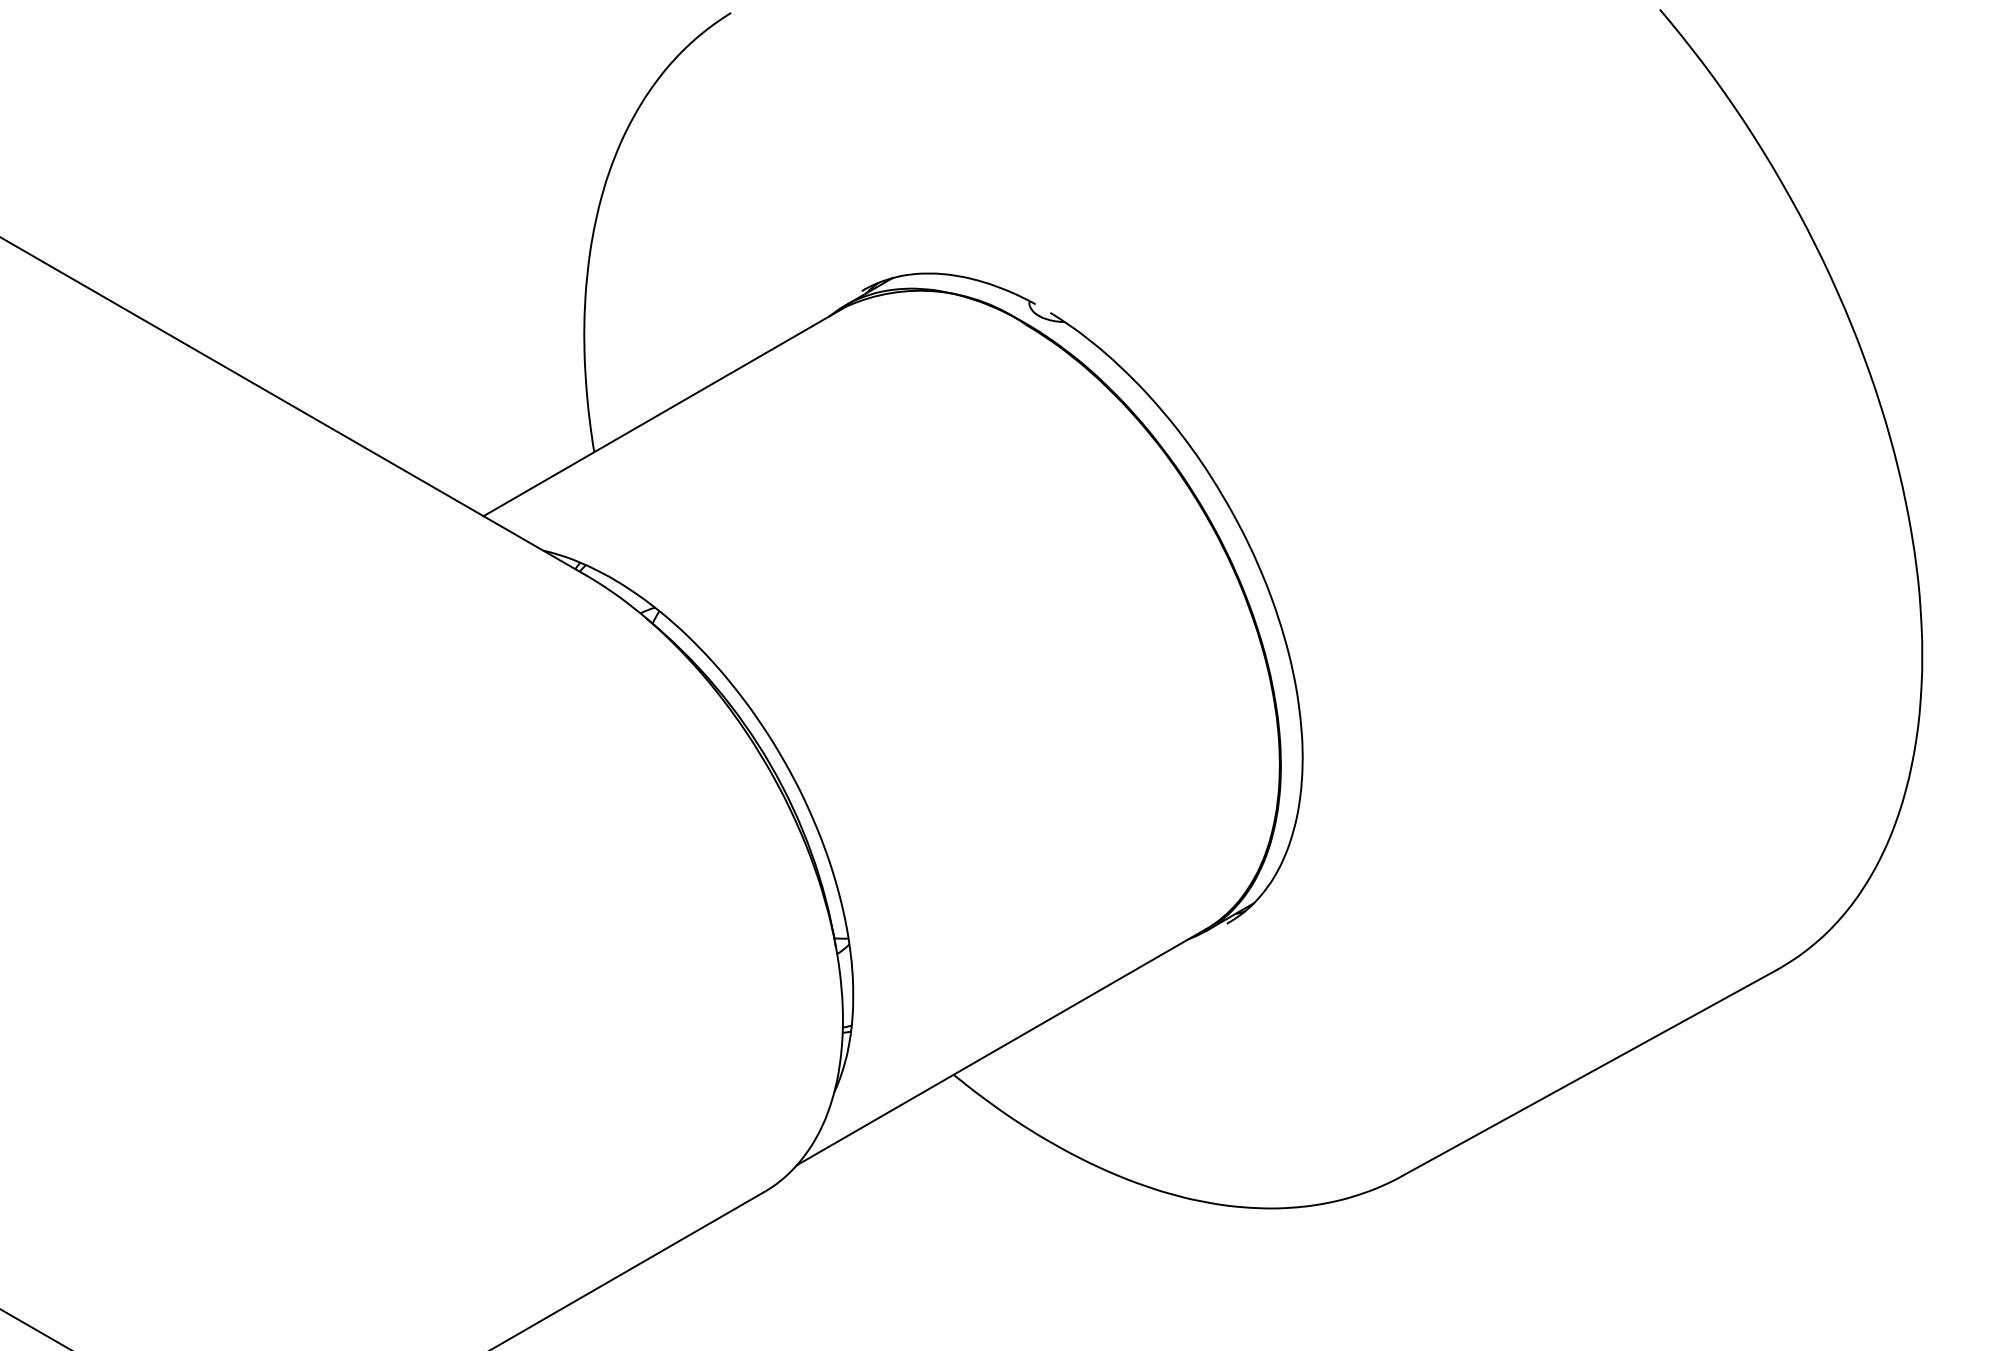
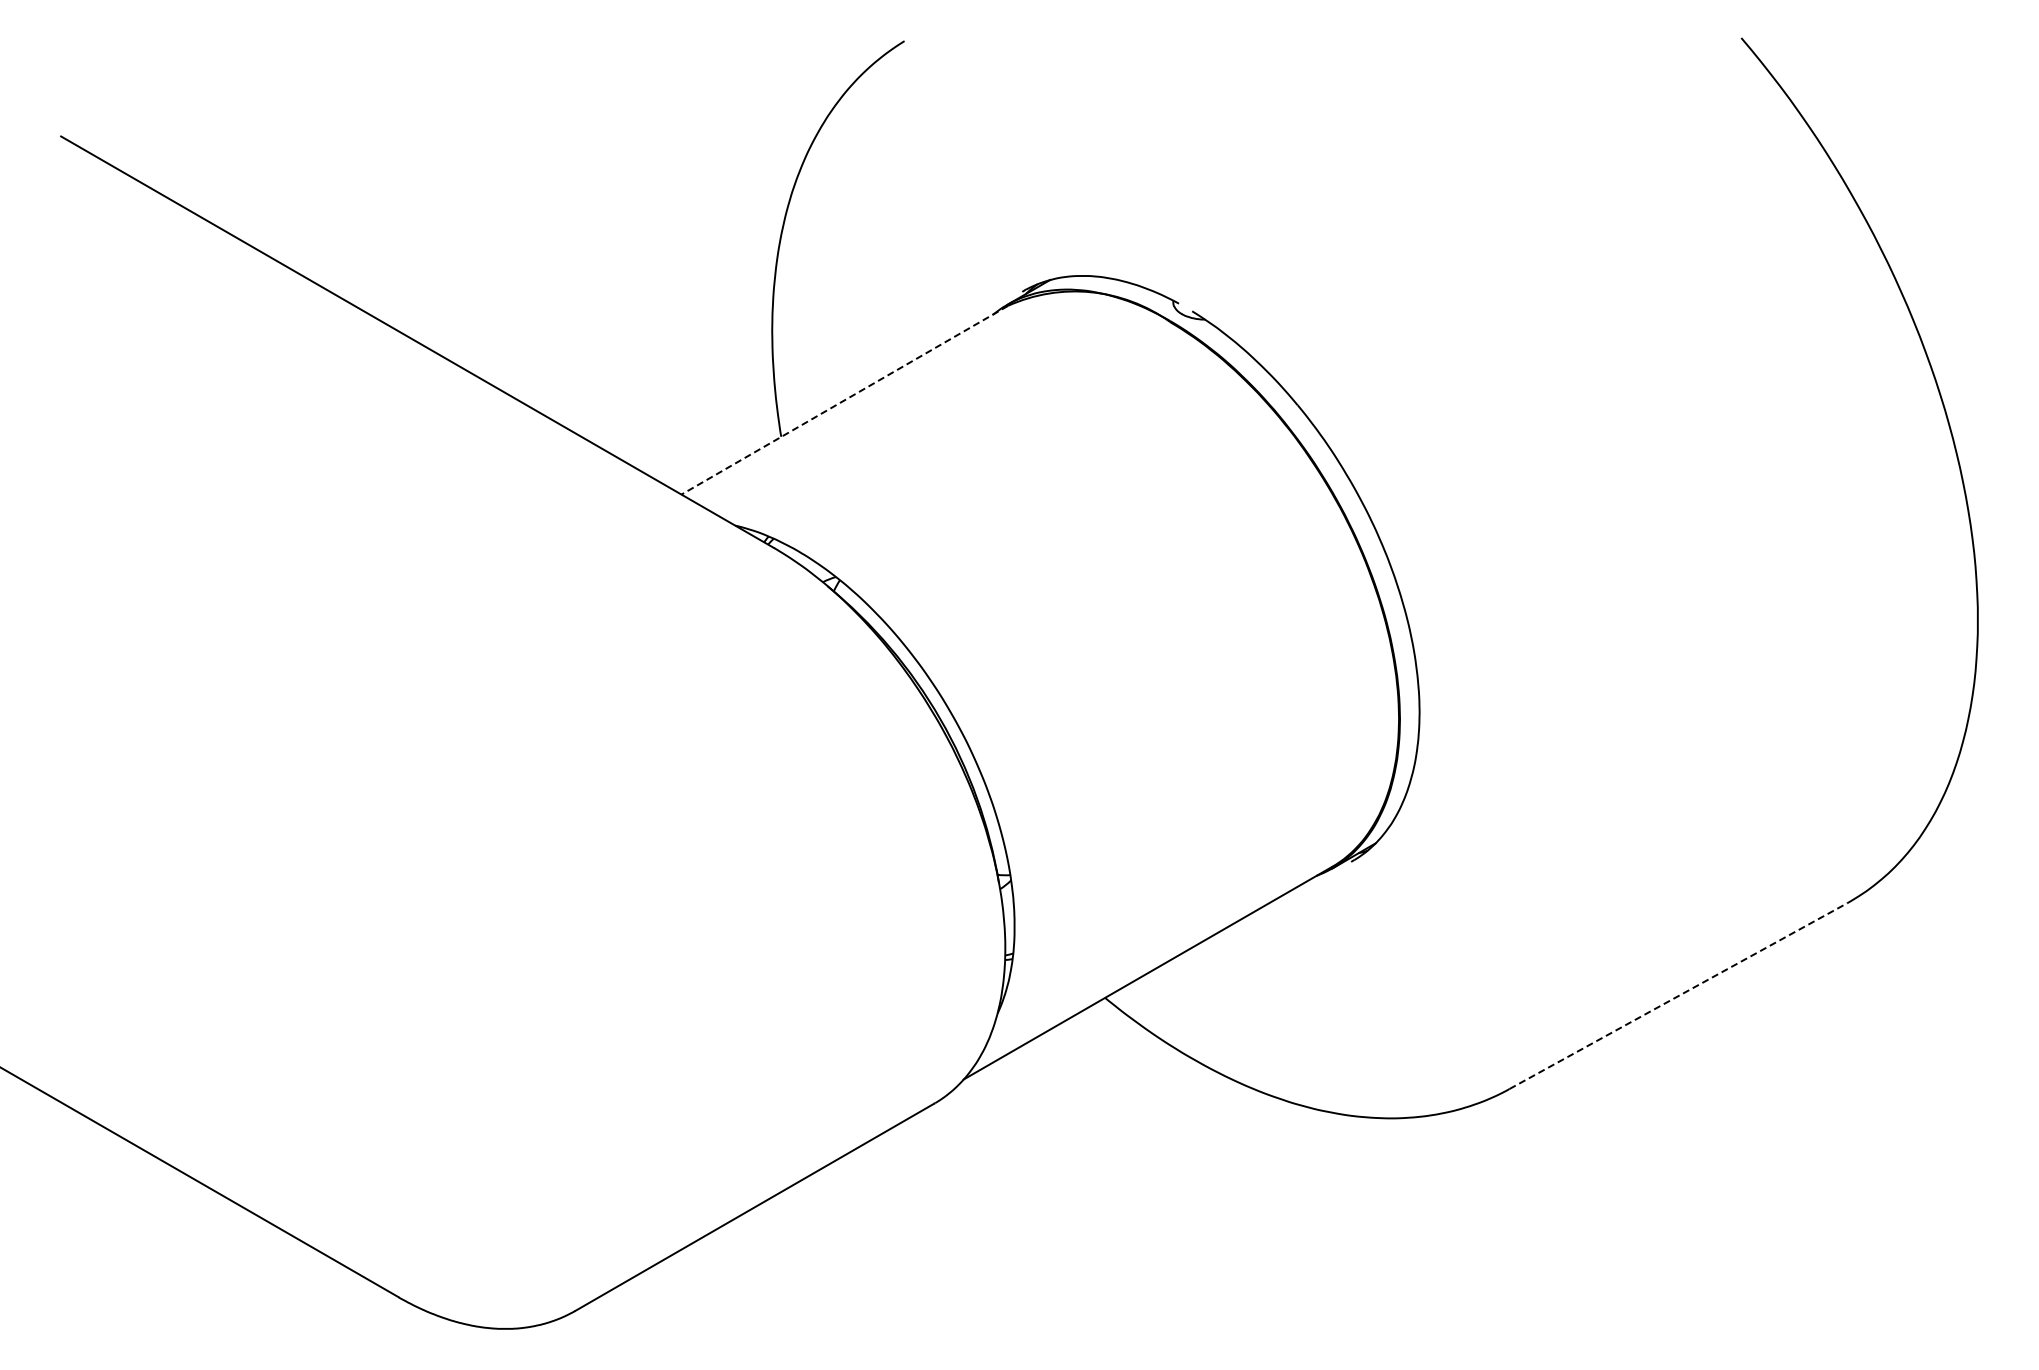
line: (664, 411) -> (844, 400), solid -> dashed
line: (1590, 1073) -> (1678, 996), solid -> dashed

